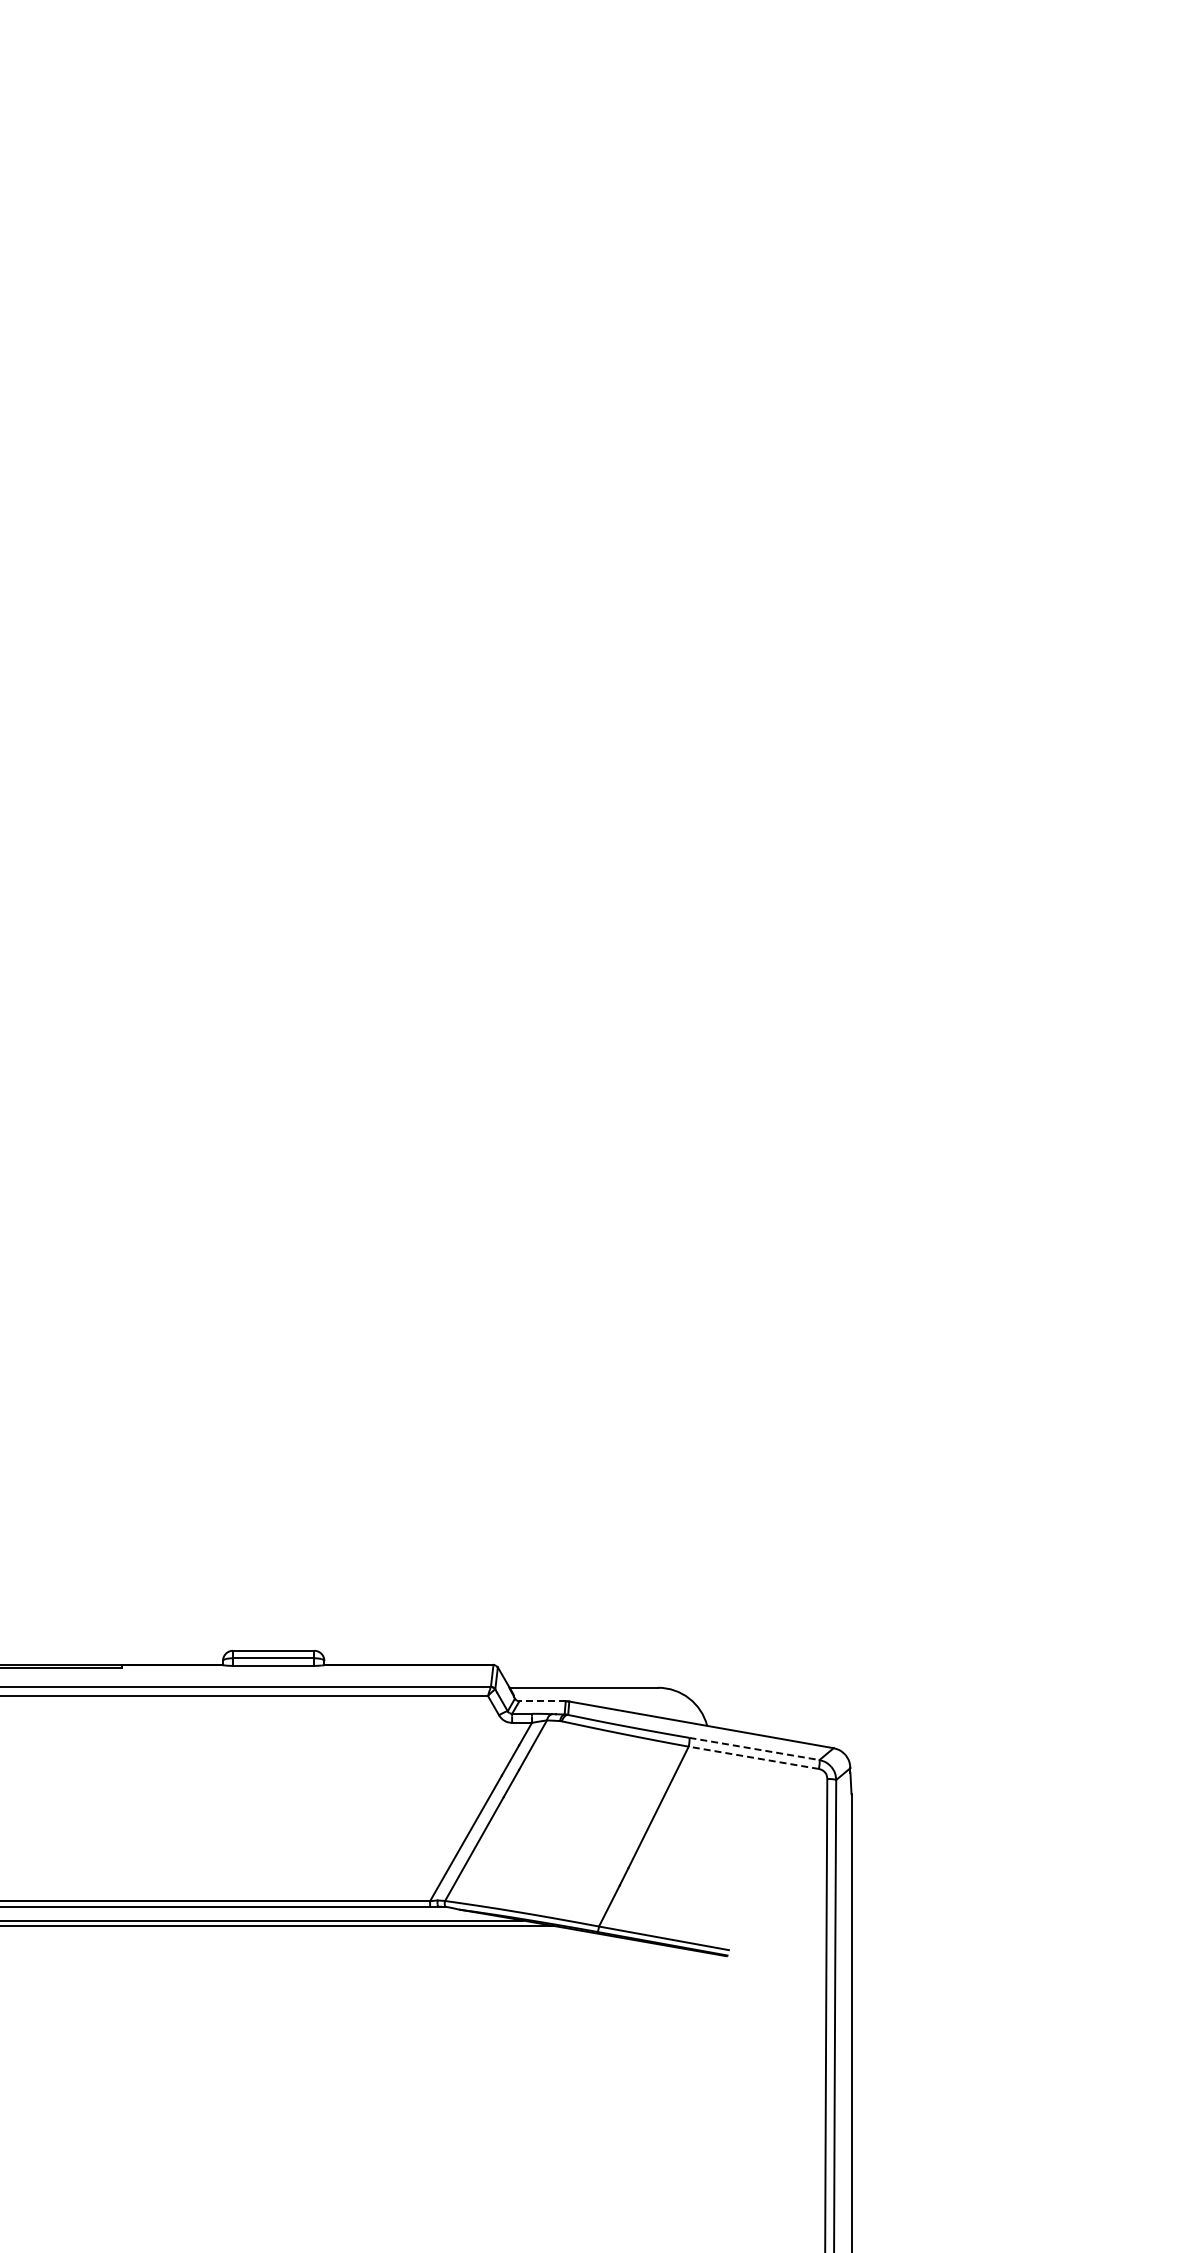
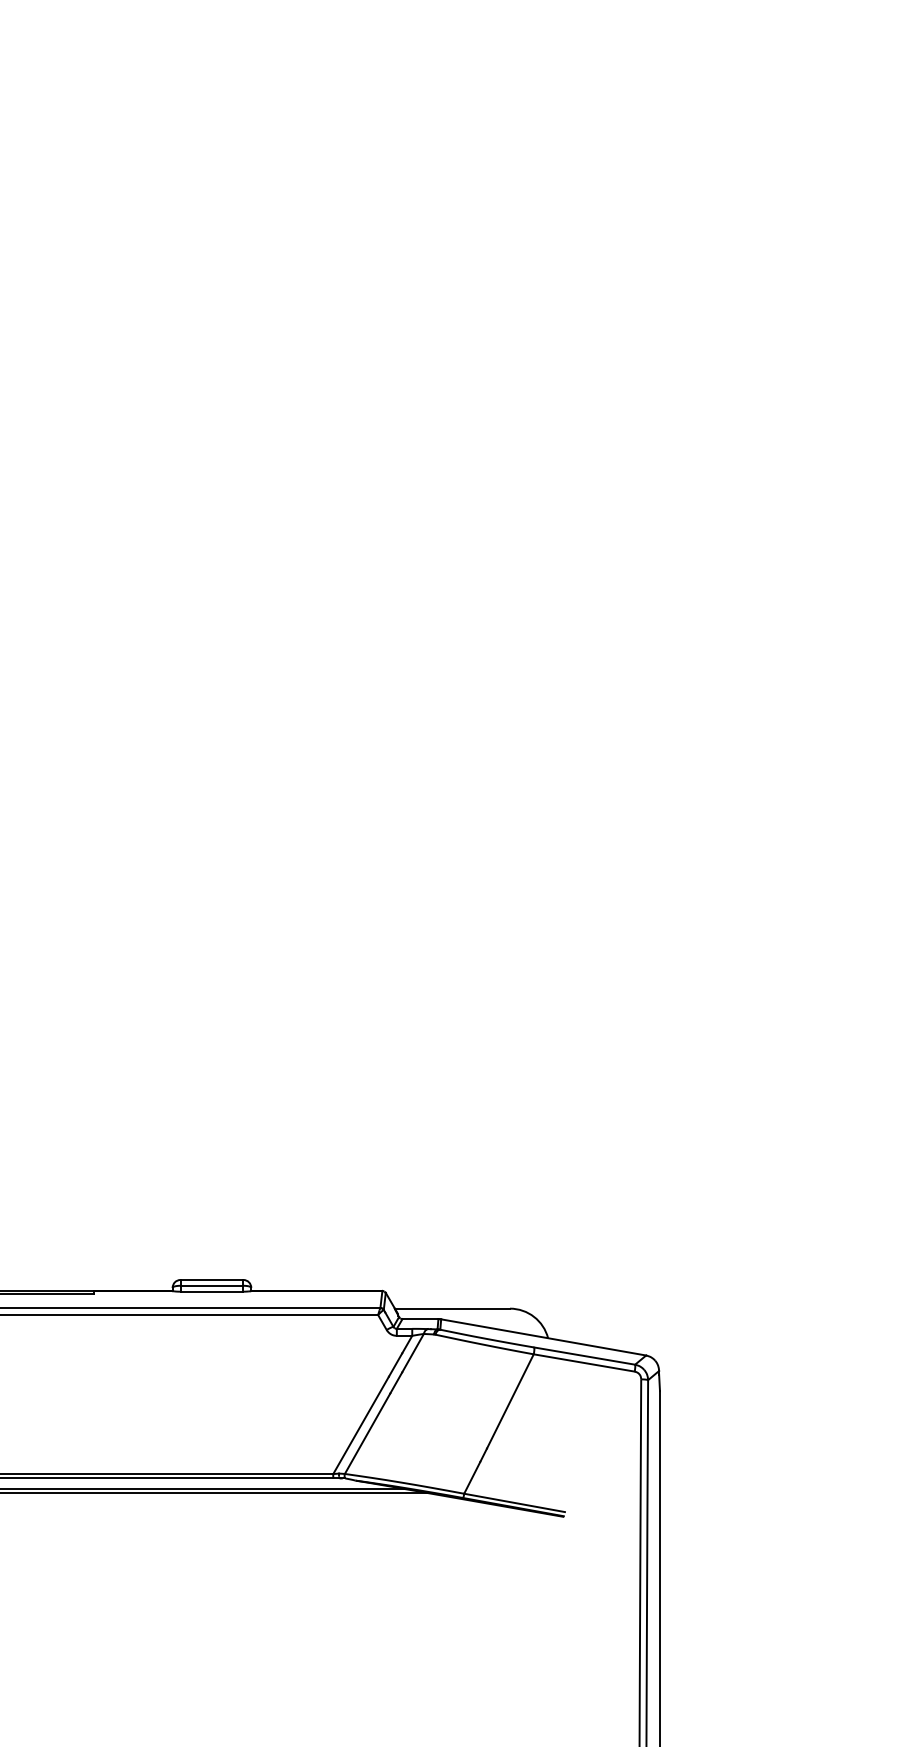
line: (542, 1701) -> (420, 1319), dashed -> solid
line: (754, 1748) -> (584, 1355), dashed -> solid
line: (753, 1757) -> (583, 1362), dashed -> solid

